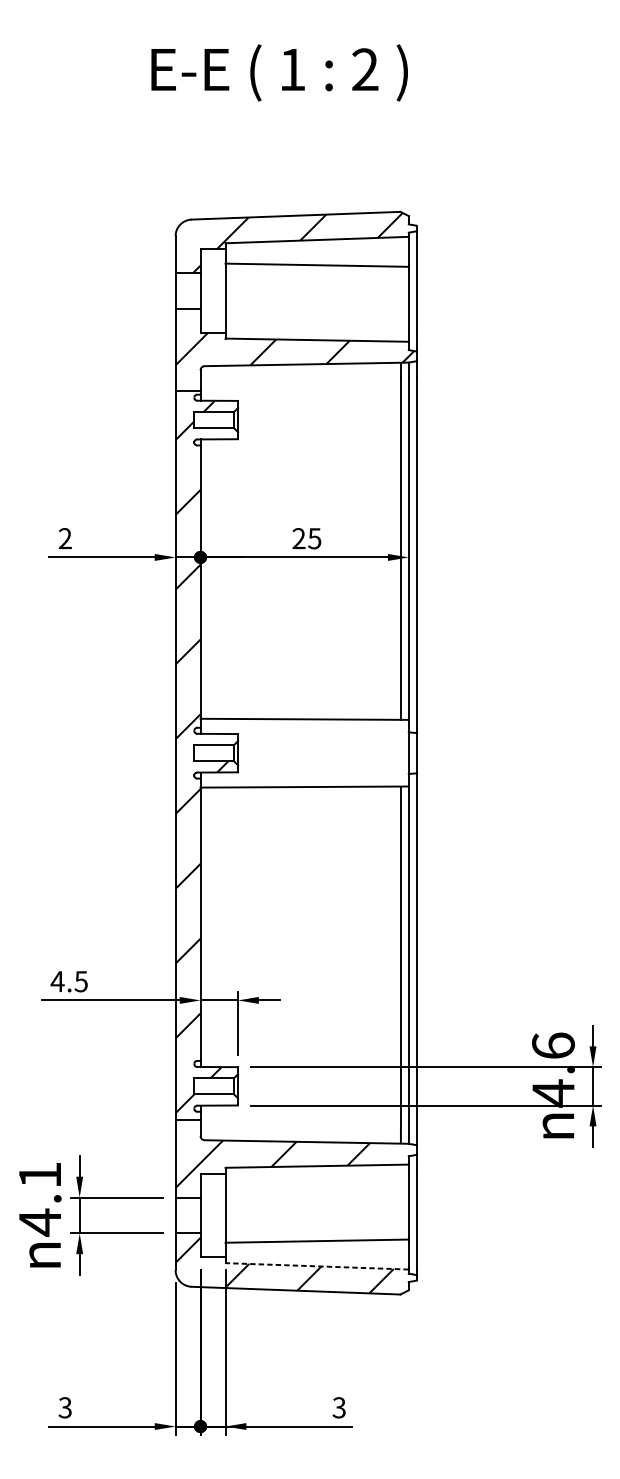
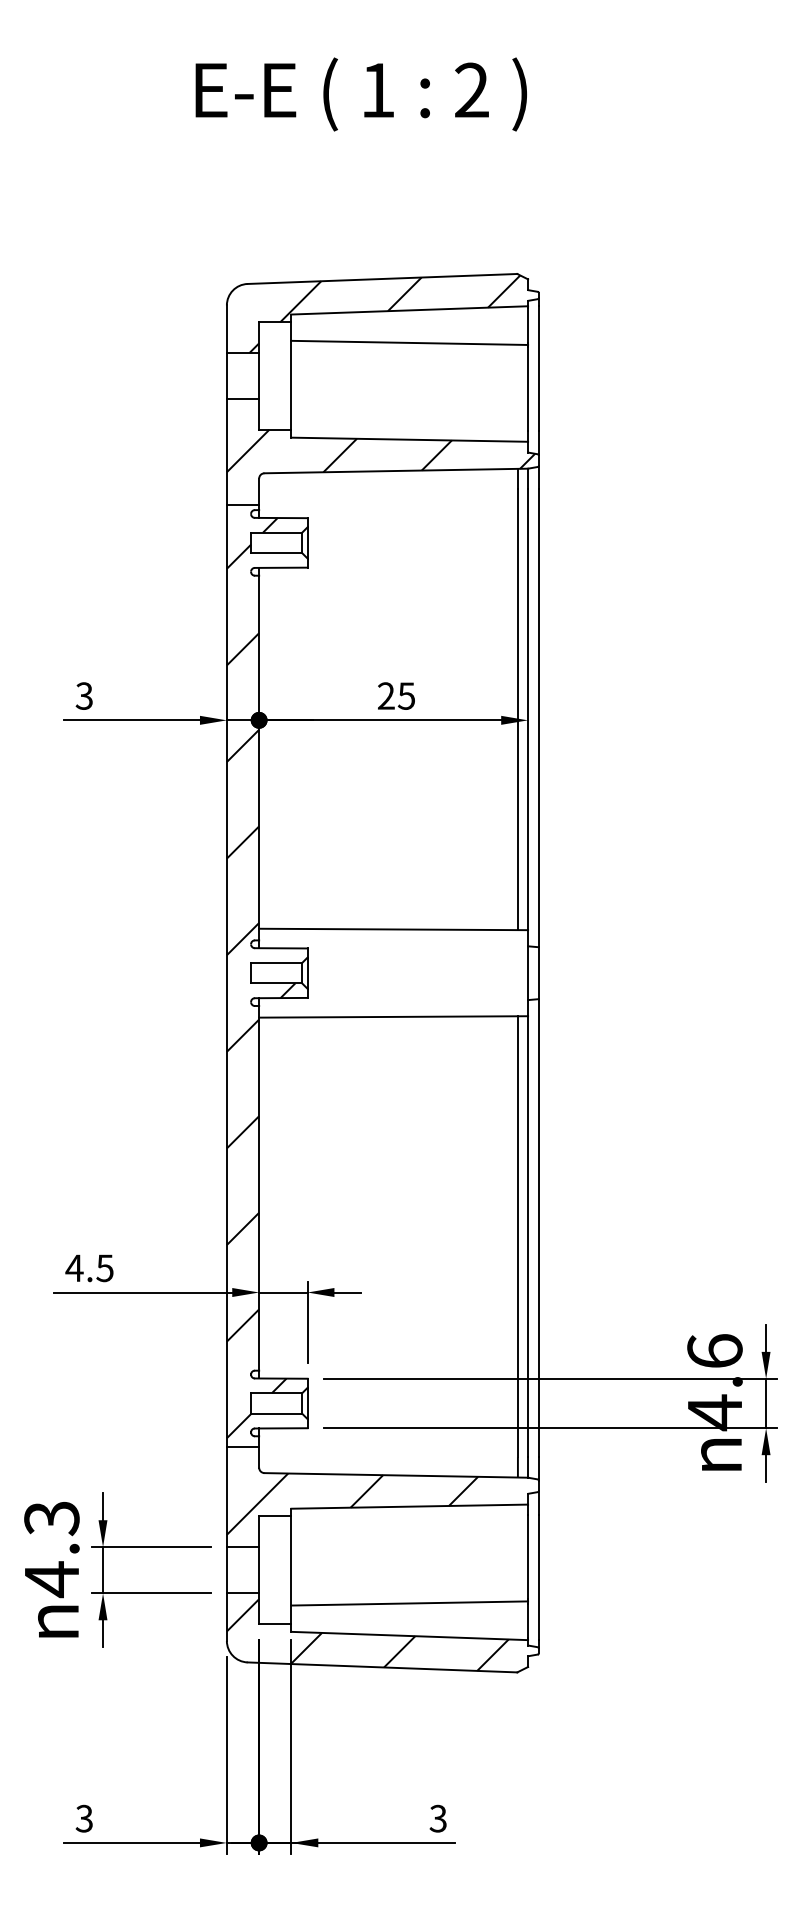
text: (64, 538) -> (83, 695), 2 -> 3
text: (39, 1175) -> (51, 1518), 4.1 -> 4.3
line: (316, 1265) -> (409, 1635), dashed -> solid

